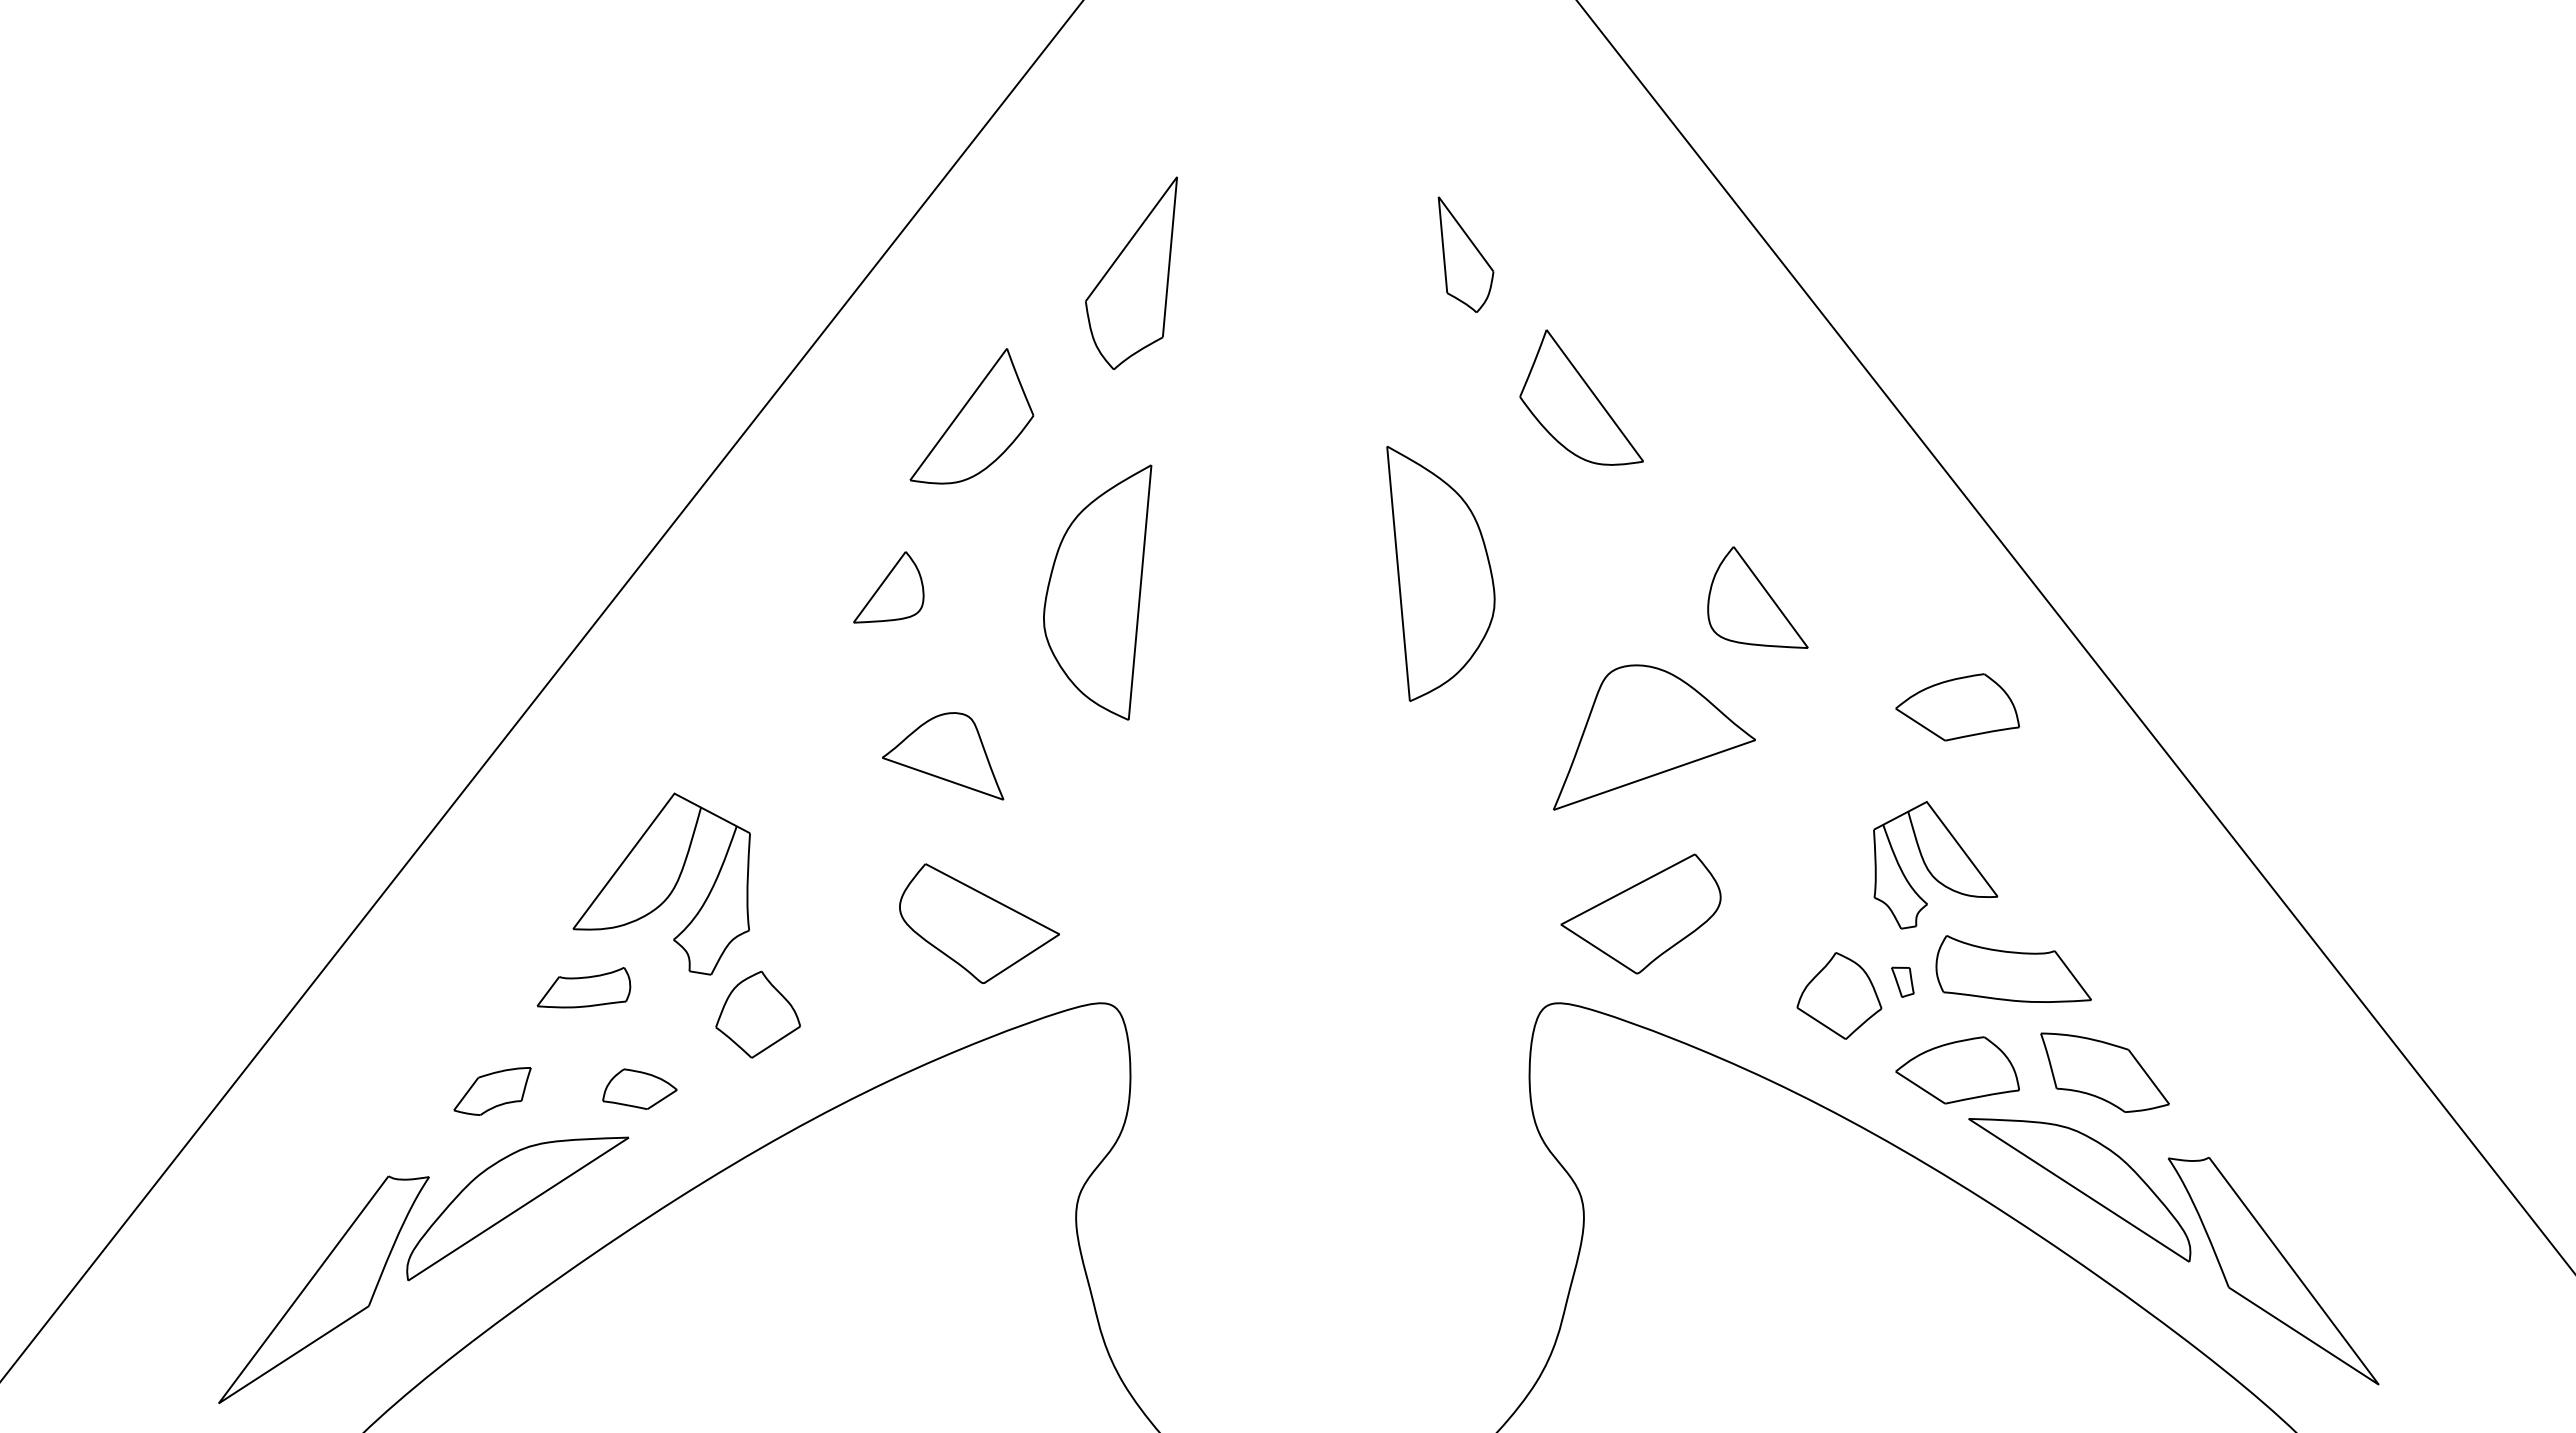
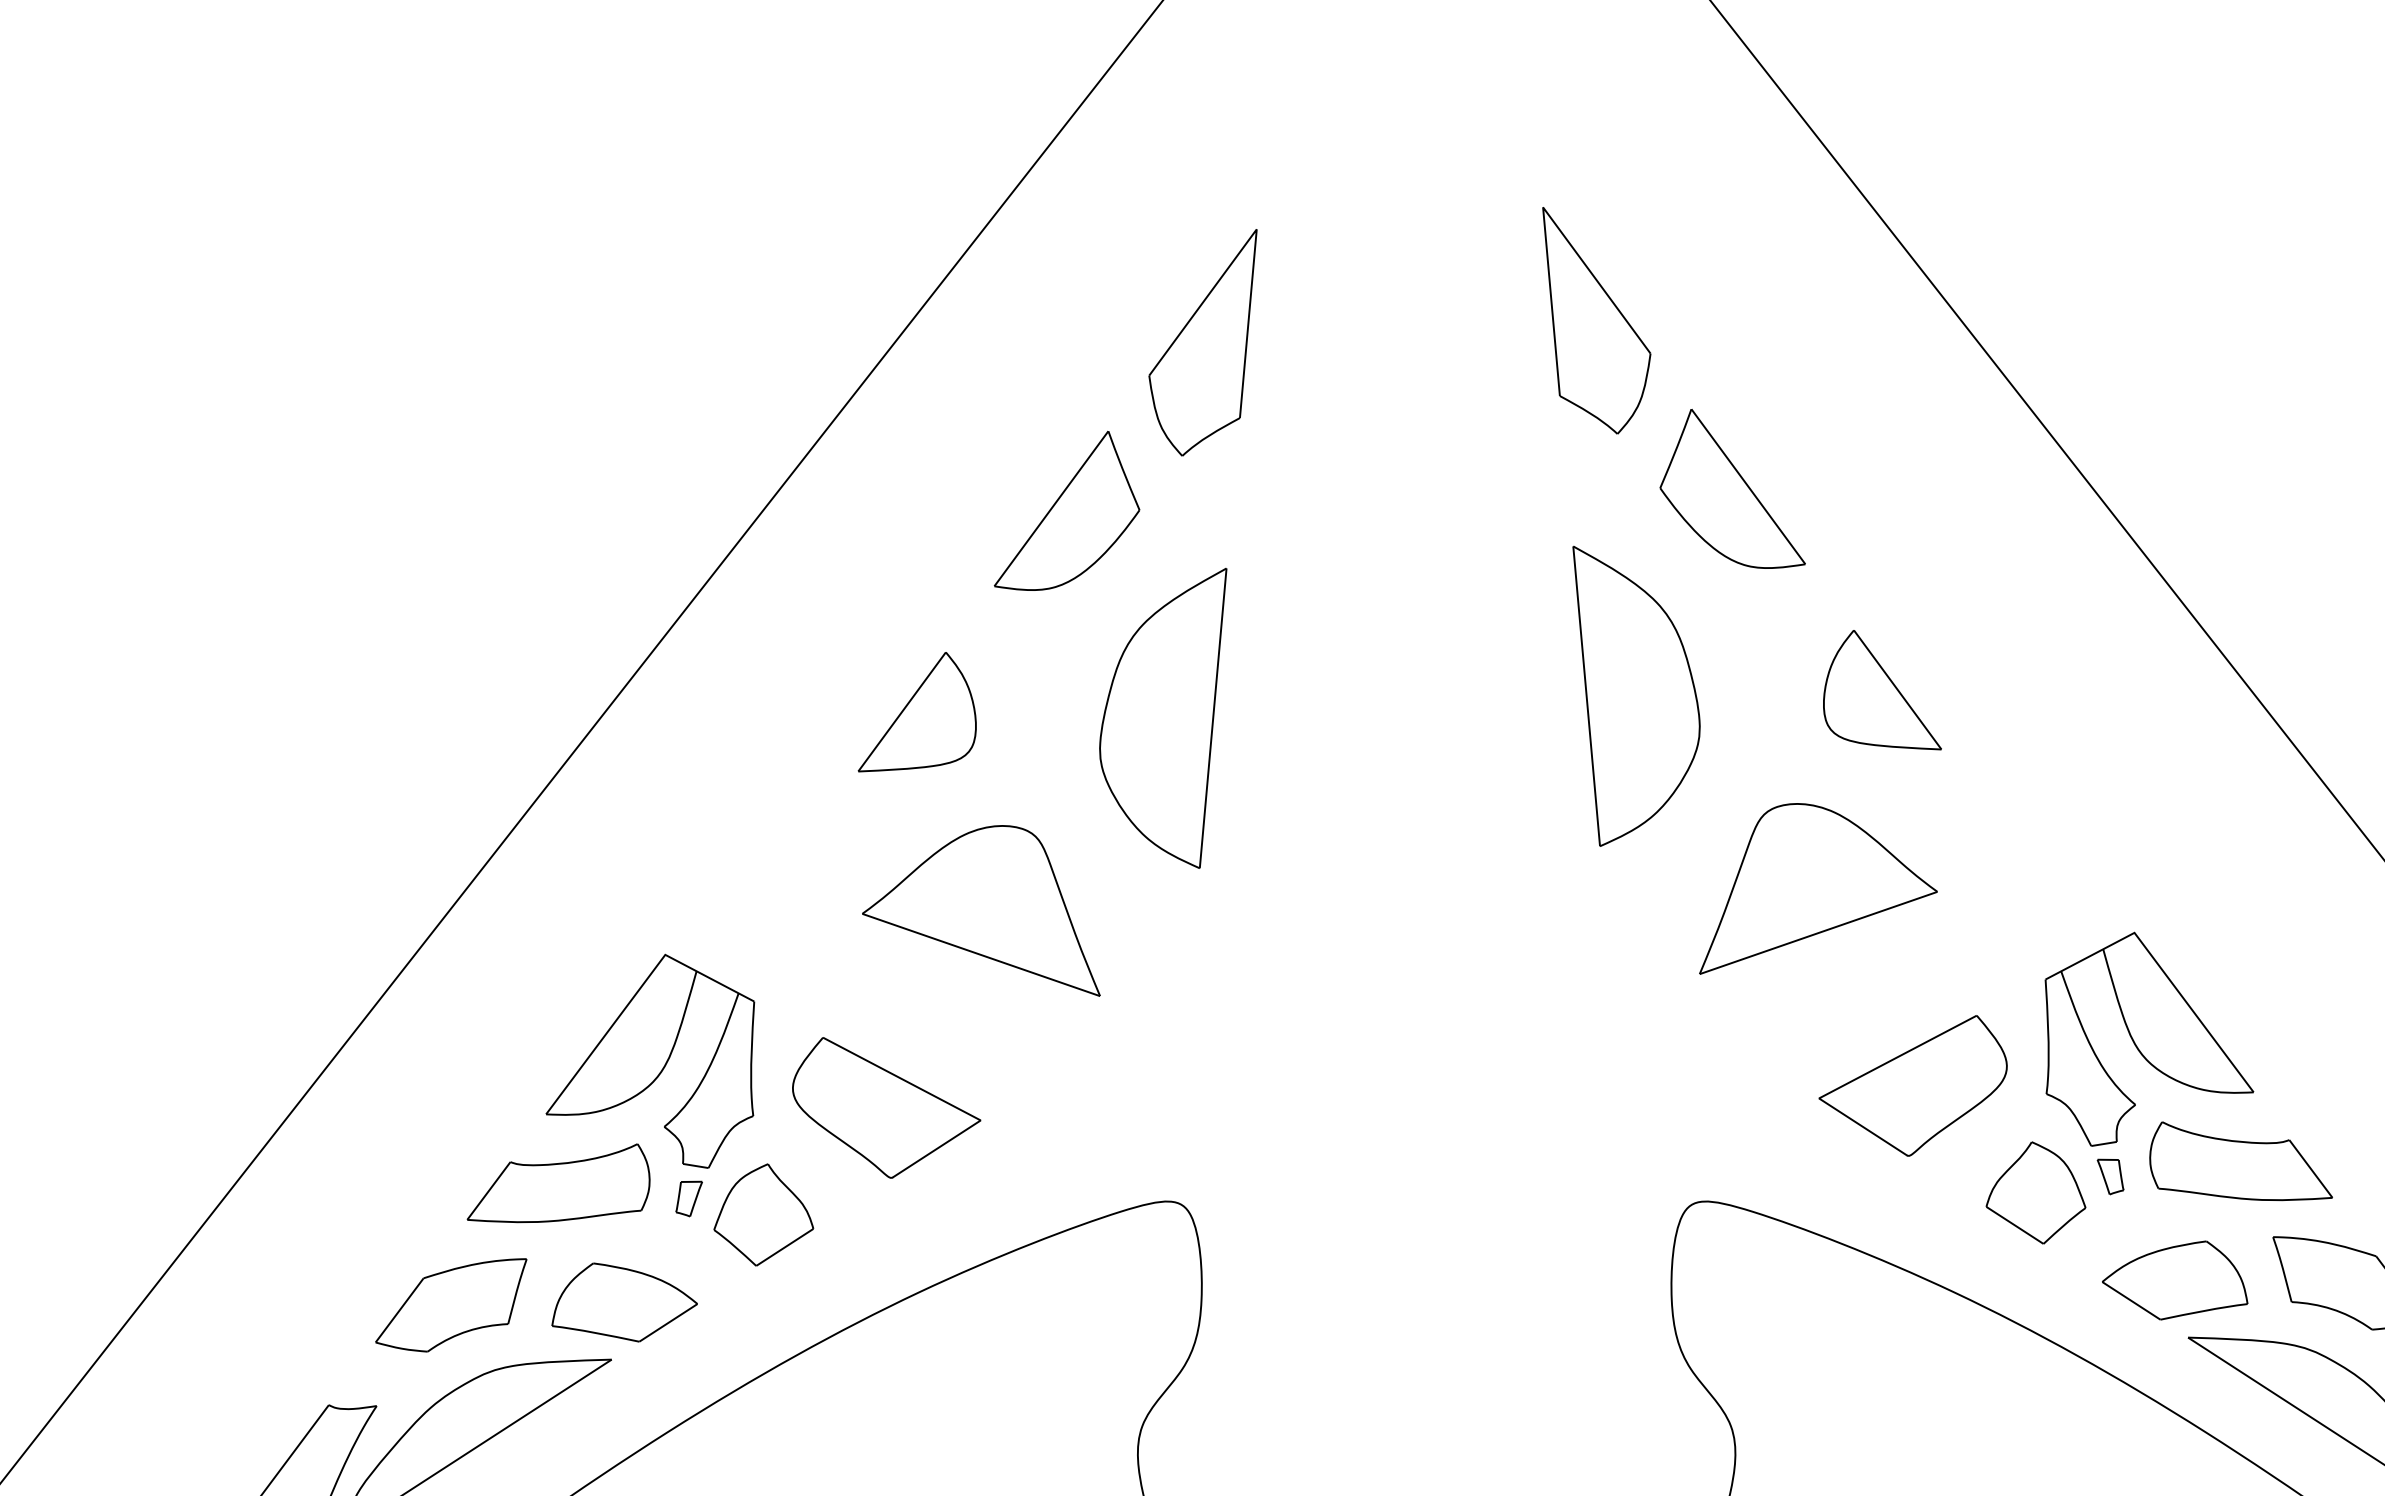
part: (1465, 254) -> (1596, 320), size x1.67
part: (971, 416) -> (1066, 511), moved
part: (1440, 573) -> (1636, 695), moved
part: (888, 587) -> (917, 712), size x1.43
part: (1757, 597) -> (1881, 689), moved
part: (1957, 707) -> (2174, 853), removed
part: (942, 756) -> (980, 911), size x1.67
part: (1935, 864) -> (2149, 1038), size x1.43
part: (1640, 913) -> (1912, 1085), moved
part: (979, 923) -> (886, 1107), moved
part: (583, 987) -> (558, 1182), size x1.67
part: (694, 1000) -> (688, 1198), added
part: (639, 1089) -> (624, 1303), size x1.67
part: (492, 1091) -> (451, 1305), size x1.67

